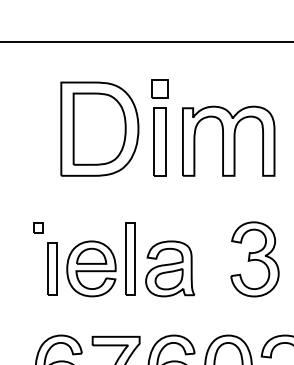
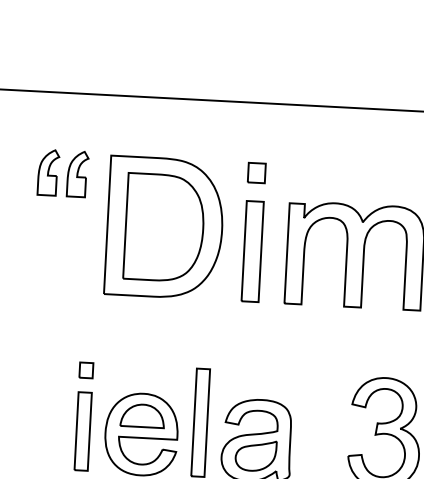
part: (159, 89) -> (256, 173), size x0.71
part: (29, 96) -> (62, 173), added
part: (38, 227) -> (86, 370), moved

